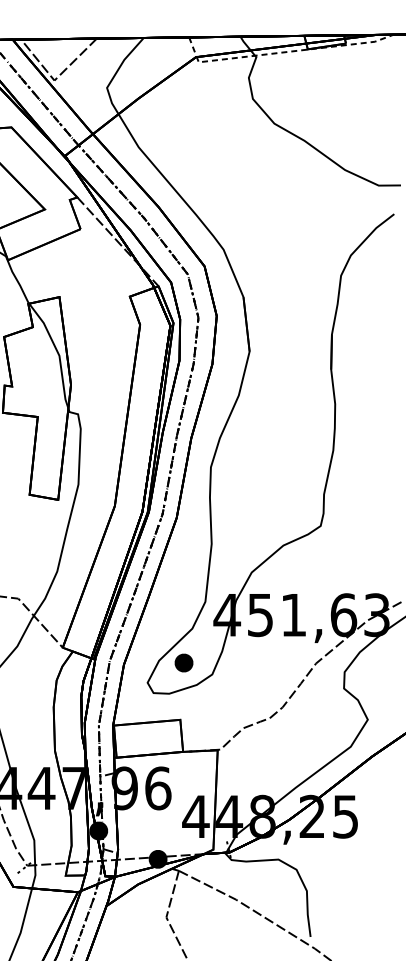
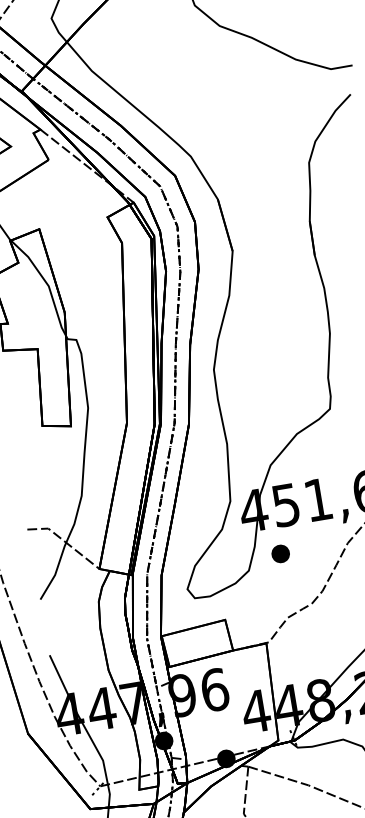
part: (183, 662) -> (280, 553), moved

